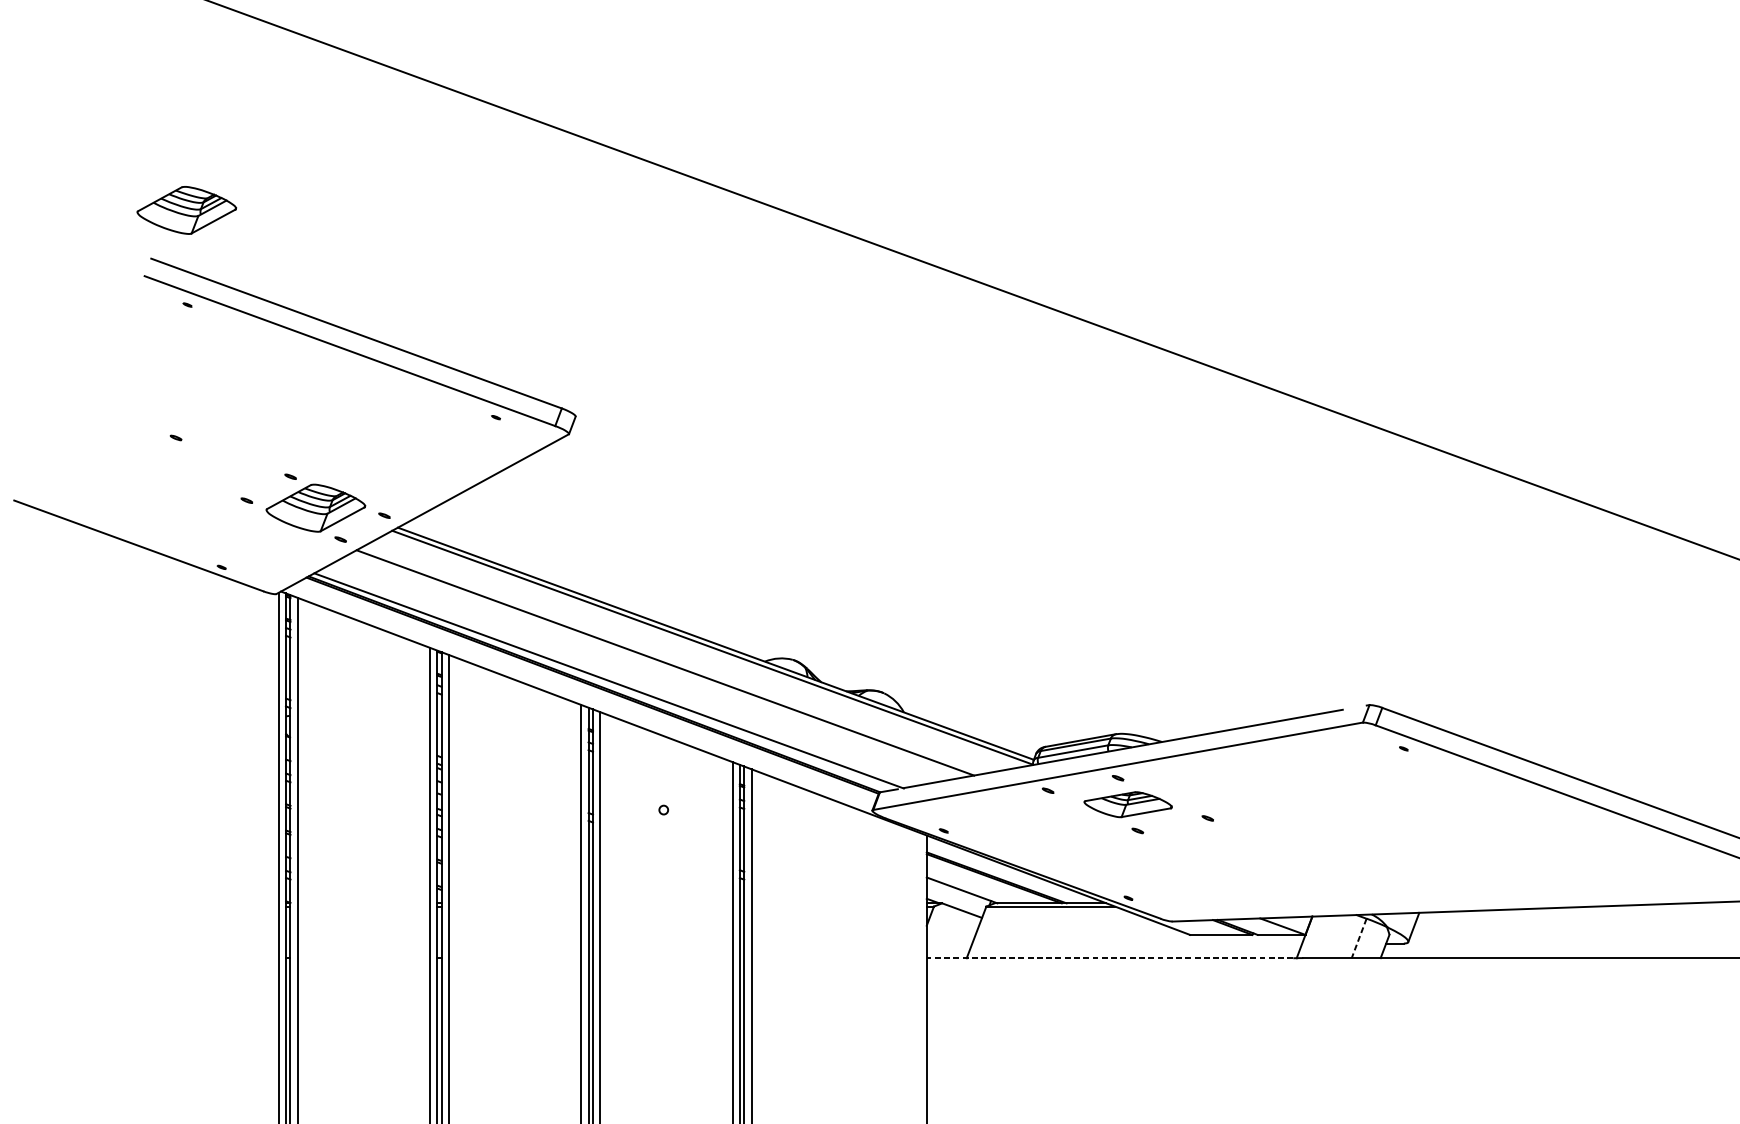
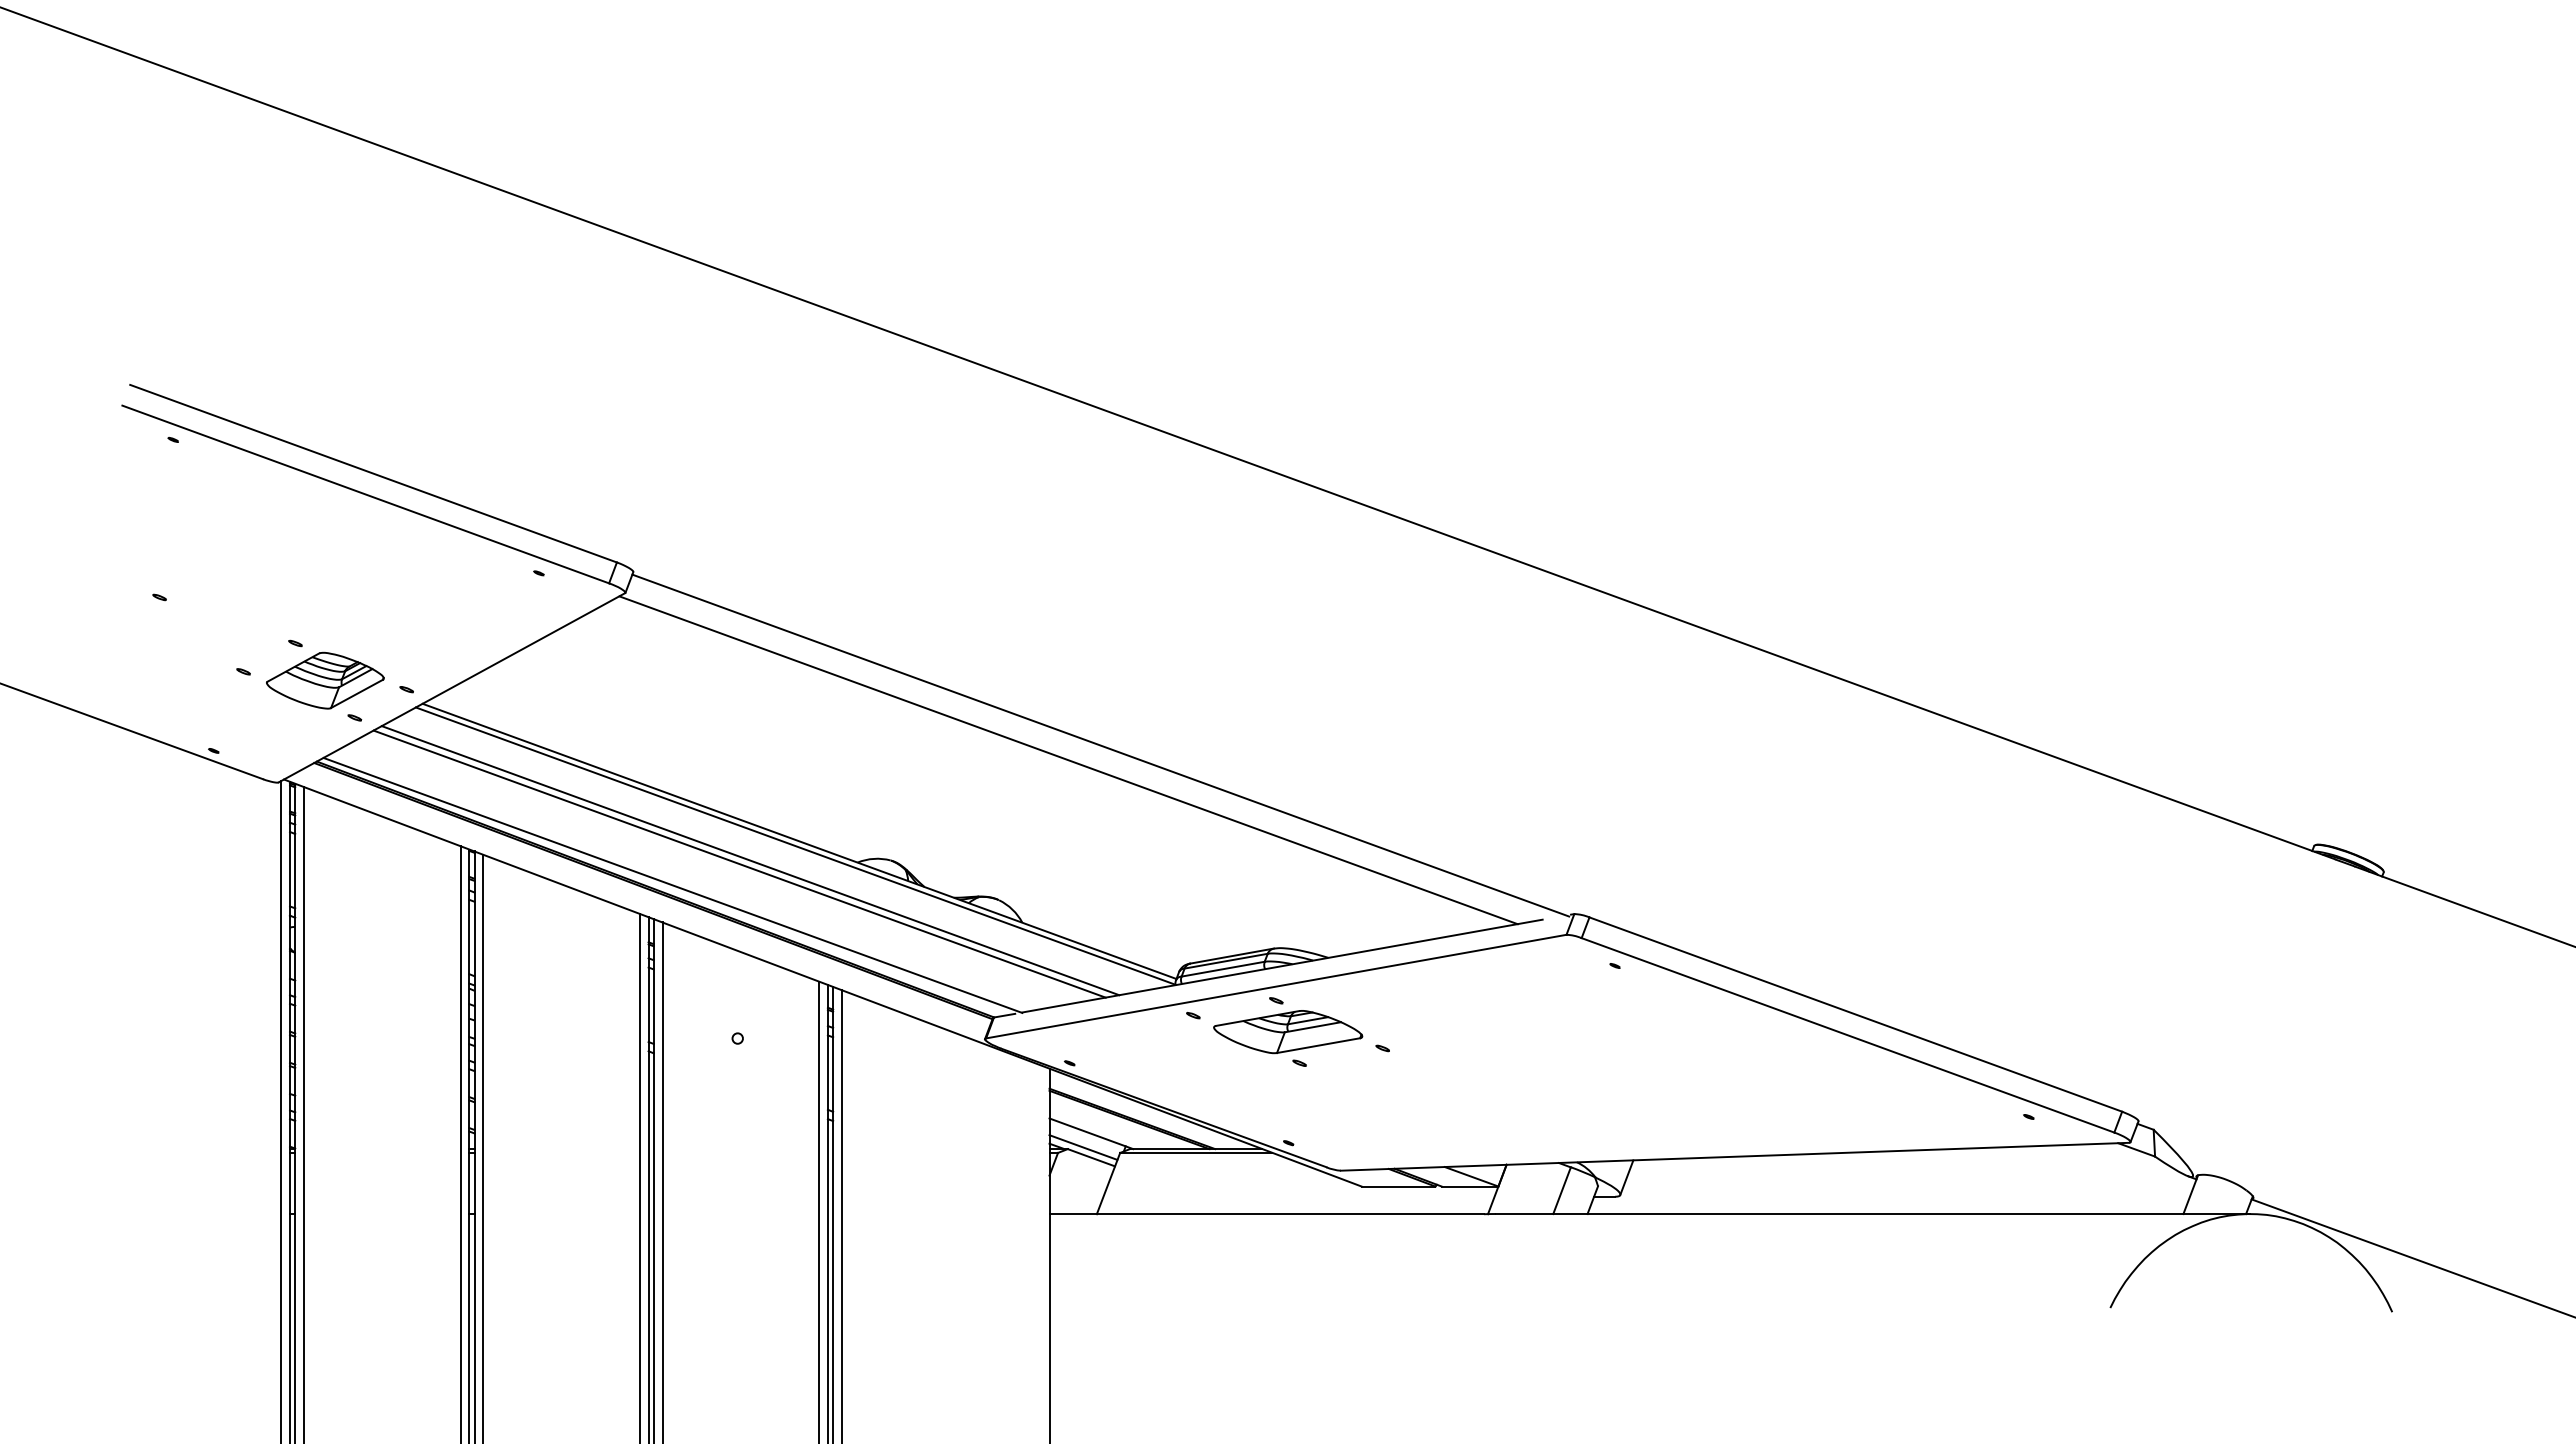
part: (186, 210) -> (172, 327), removed
line: (969, 562) -> (1100, 745), added
line: (942, 575) -> (1068, 760), added
line: (674, 659) -> (750, 860), added
part: (1128, 804) -> (1288, 1032), size x1.43
line: (955, 901) -> (1083, 1147), added
line: (1359, 938) -> (1562, 1190), dashed -> solid
line: (1109, 958) -> (1266, 1214), dashed -> solid

